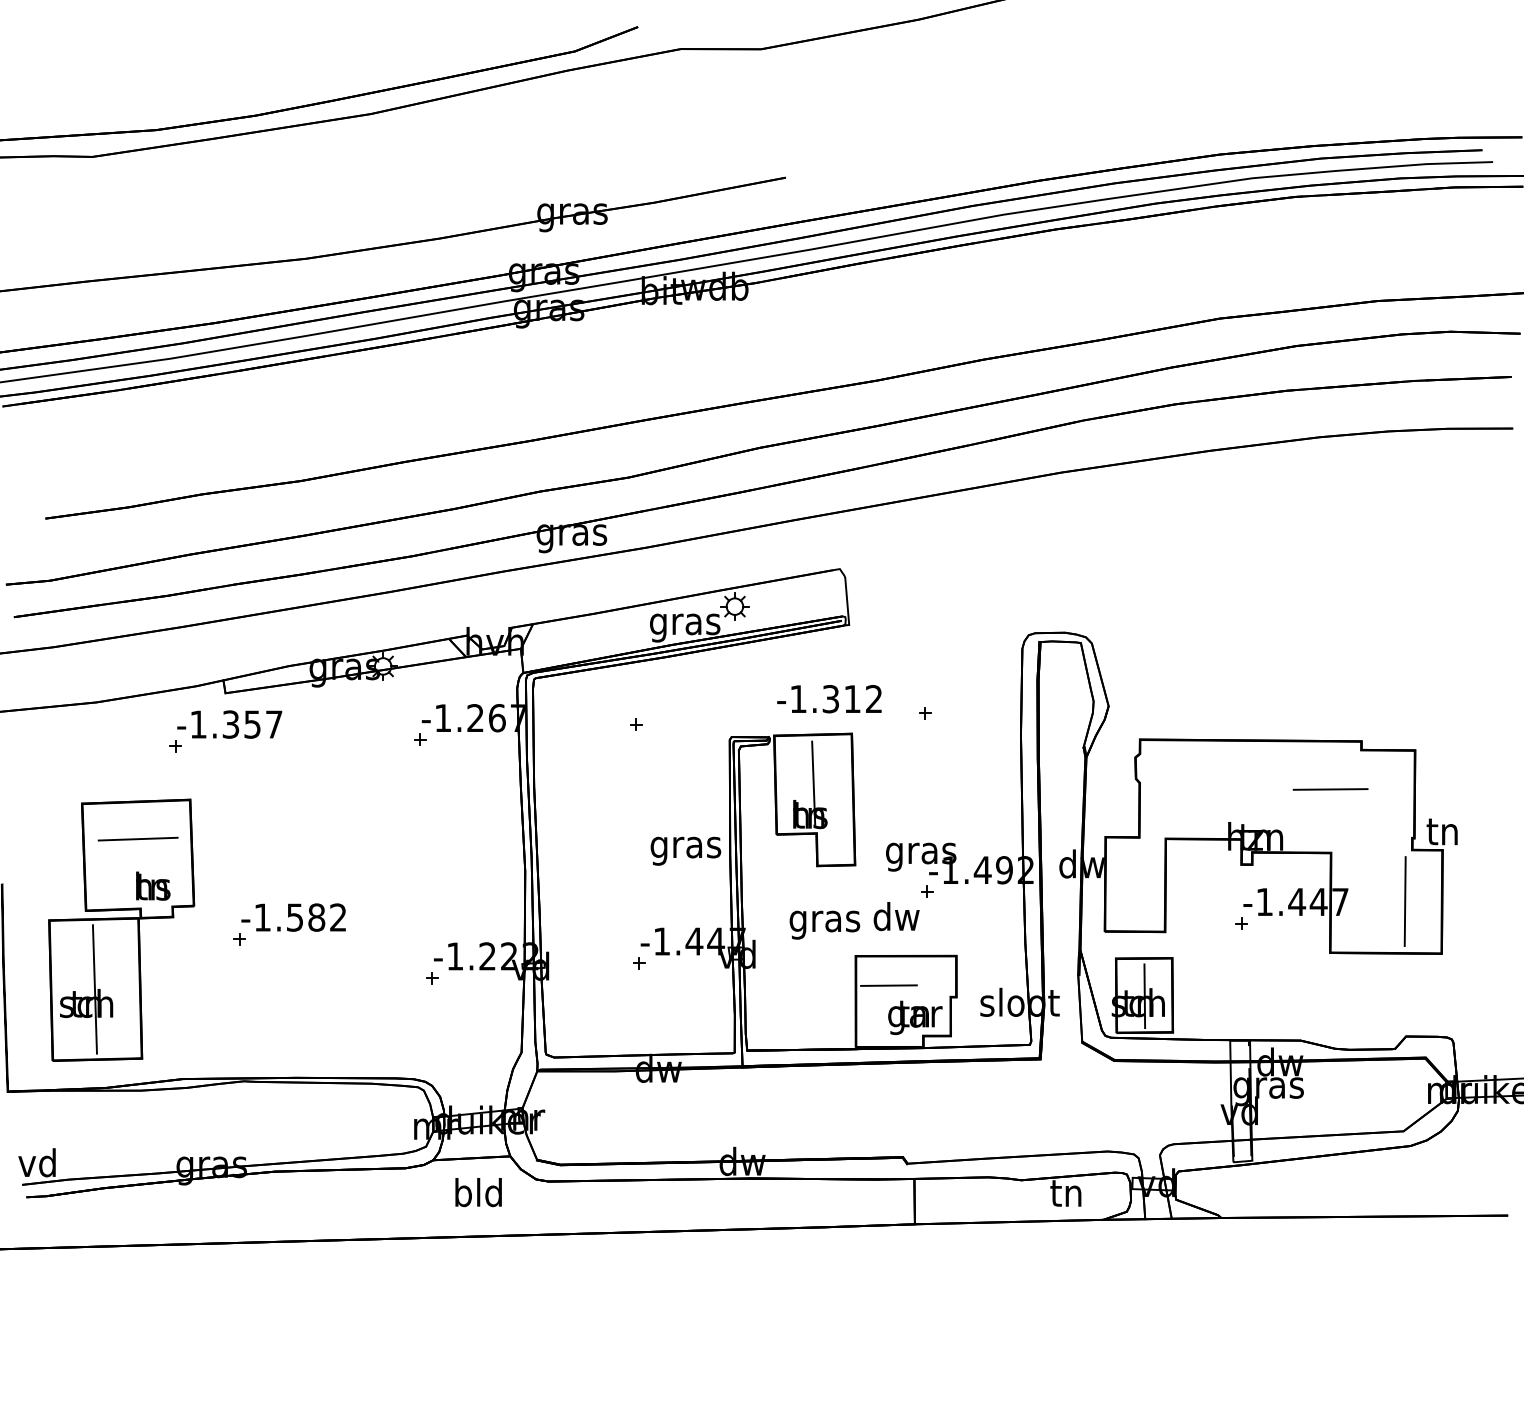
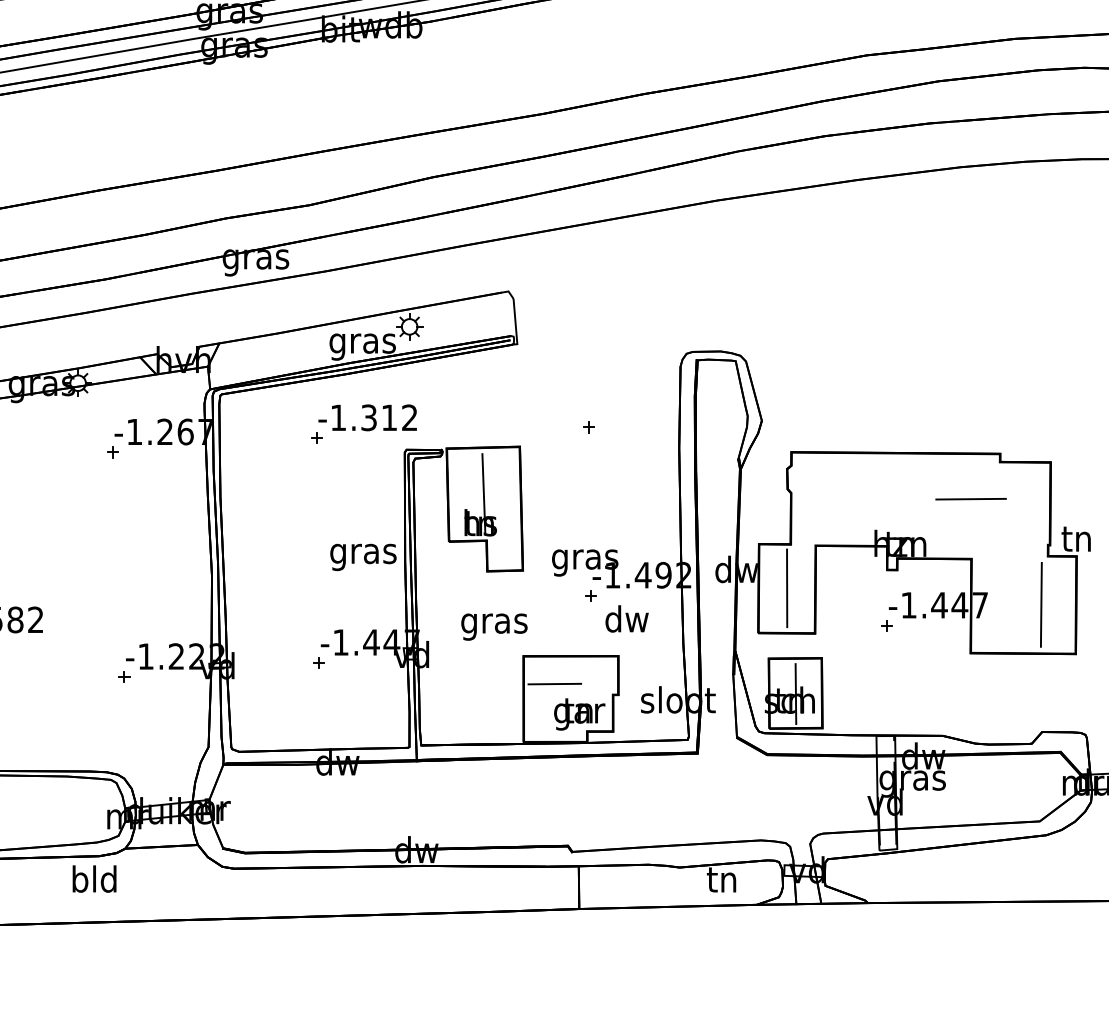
text: (829, 699) -> (367, 418), moved
line: (1135, 883) -> (787, 587), added
text: (896, 916) -> (626, 618), moved
text: (478, 1192) -> (94, 879), moved

